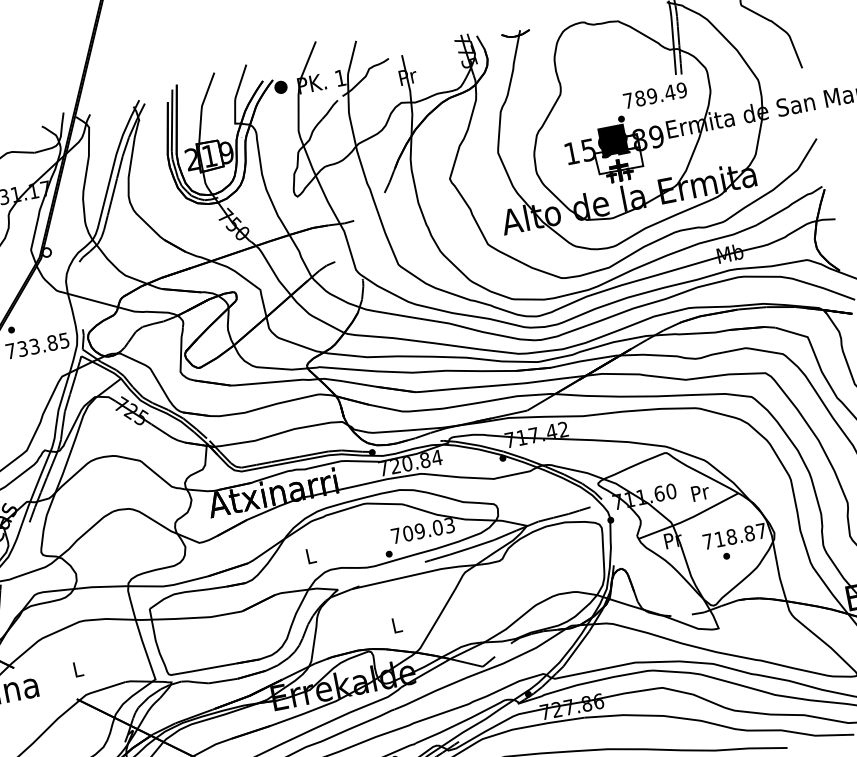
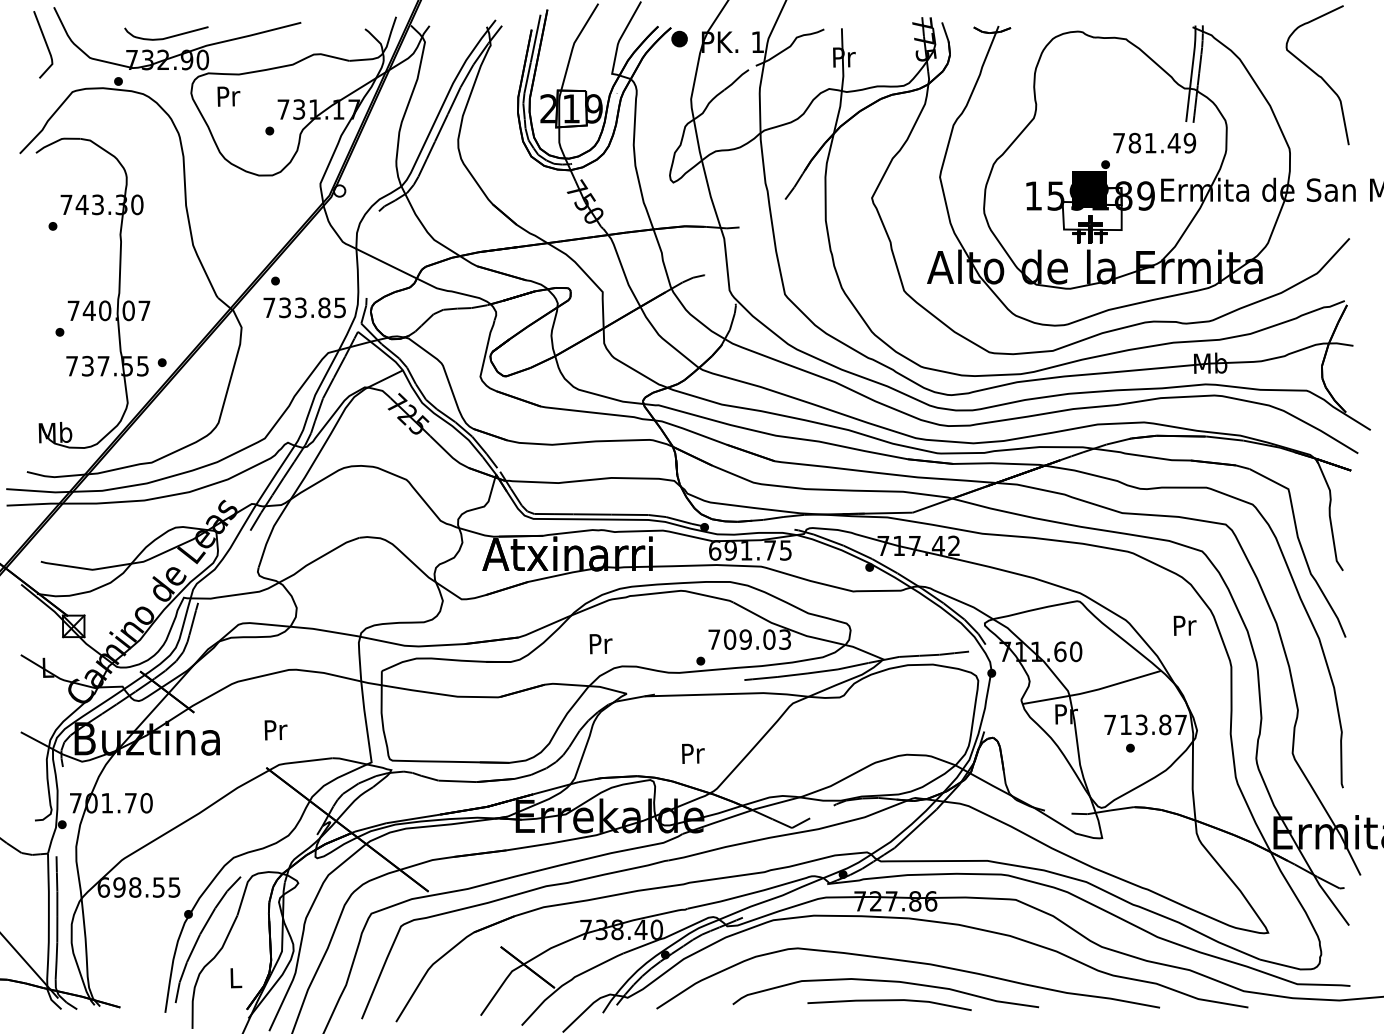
text: (652, 95) -> (1150, 142), 789.49 -> 781.49
text: (410, 463) -> (750, 550), 720.84 -> 691.75
text: (700, 492) -> (1184, 625), moved
text: (731, 536) -> (1141, 724), 718.87 -> 713.87
text: (310, 556) -> (600, 644), L -> Pr
text: (397, 625) -> (693, 753), L -> Pr
text: (78, 669) -> (275, 730), L -> Pr

